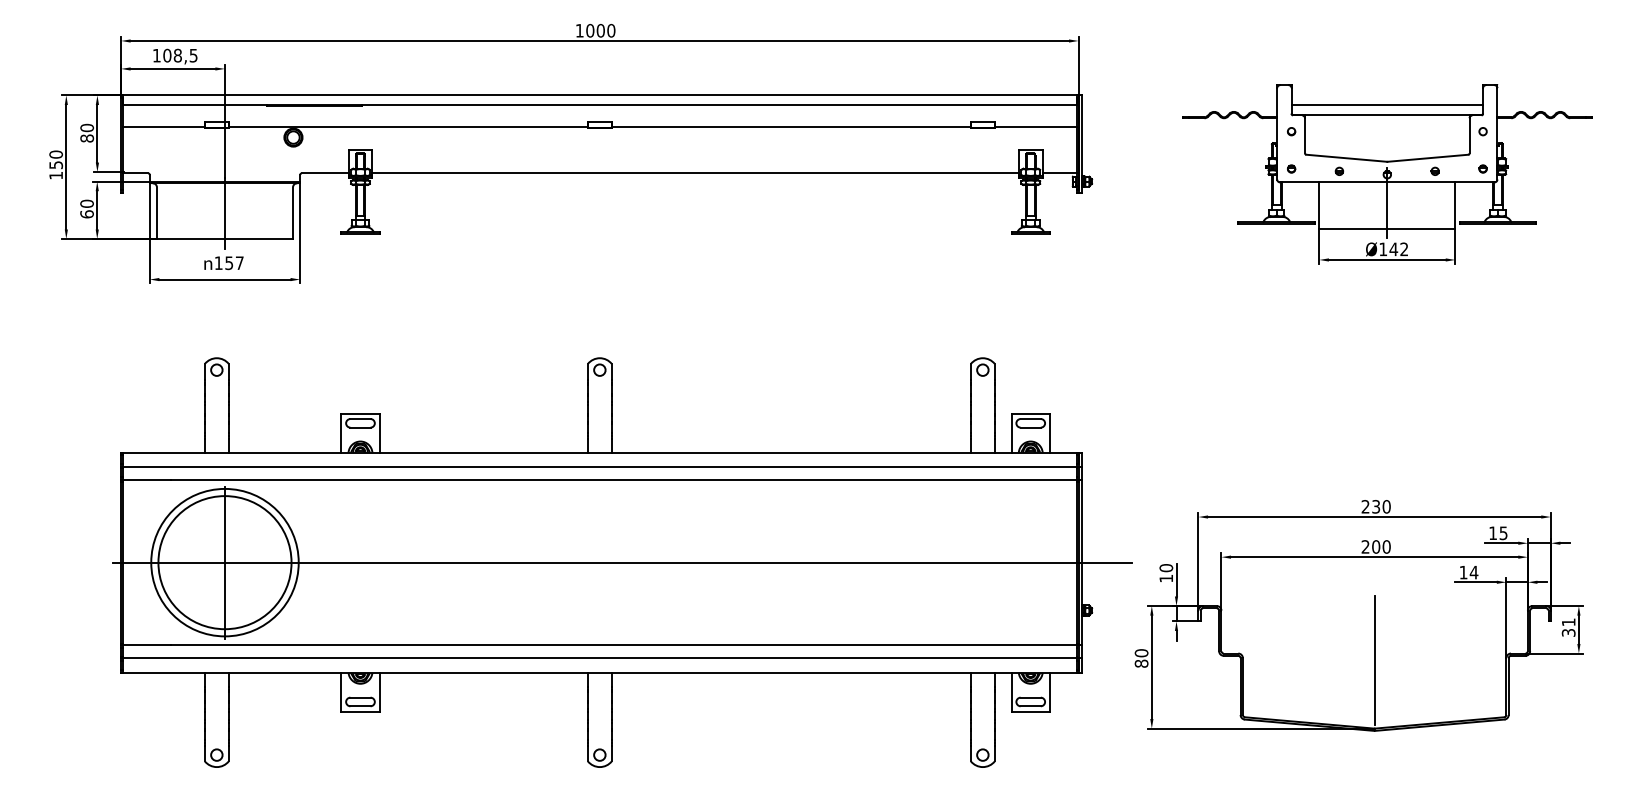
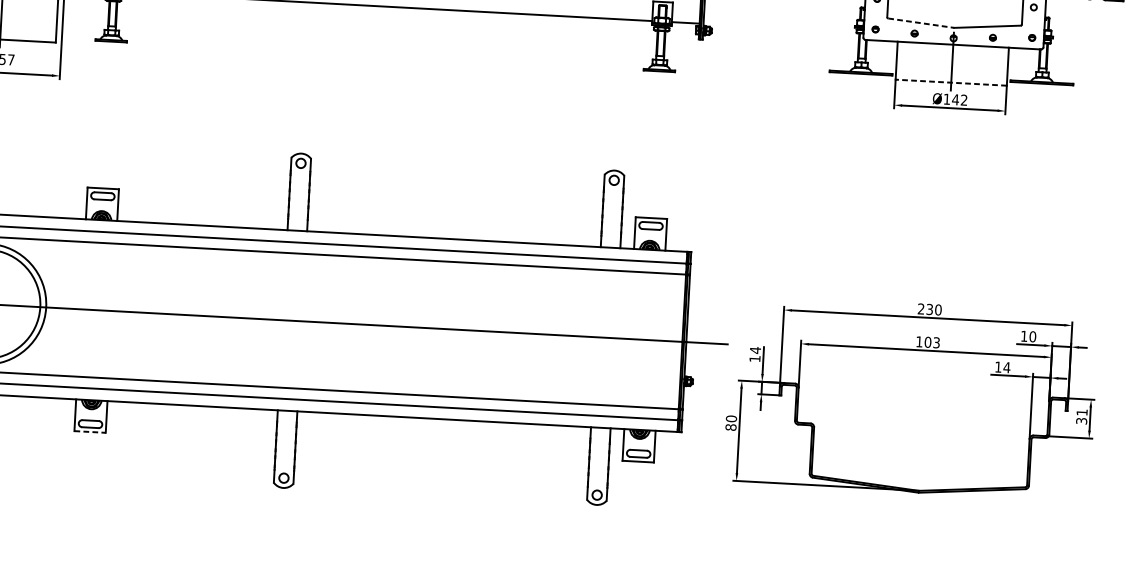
line: (1346, 158) -> (920, 23), solid -> dashed
line: (1387, 228) -> (951, 82), solid -> dashed
text: (1503, 533) -> (1032, 336), 15 -> 10
text: (1375, 546) -> (927, 341), 200 -> 103
text: (1166, 567) -> (755, 349), 10 -> 14
line: (1374, 660) -> (921, 435), removed
line: (360, 711) -> (90, 431), solid -> dashed

